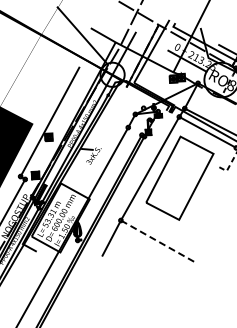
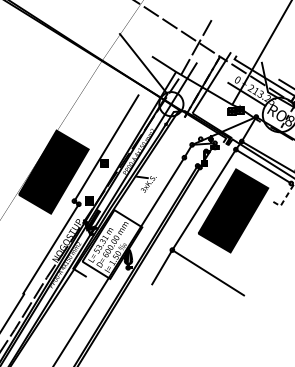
fill: (179, 177) -> (233, 210), added
line: (158, 242) -> (208, 273), dashed -> solid

